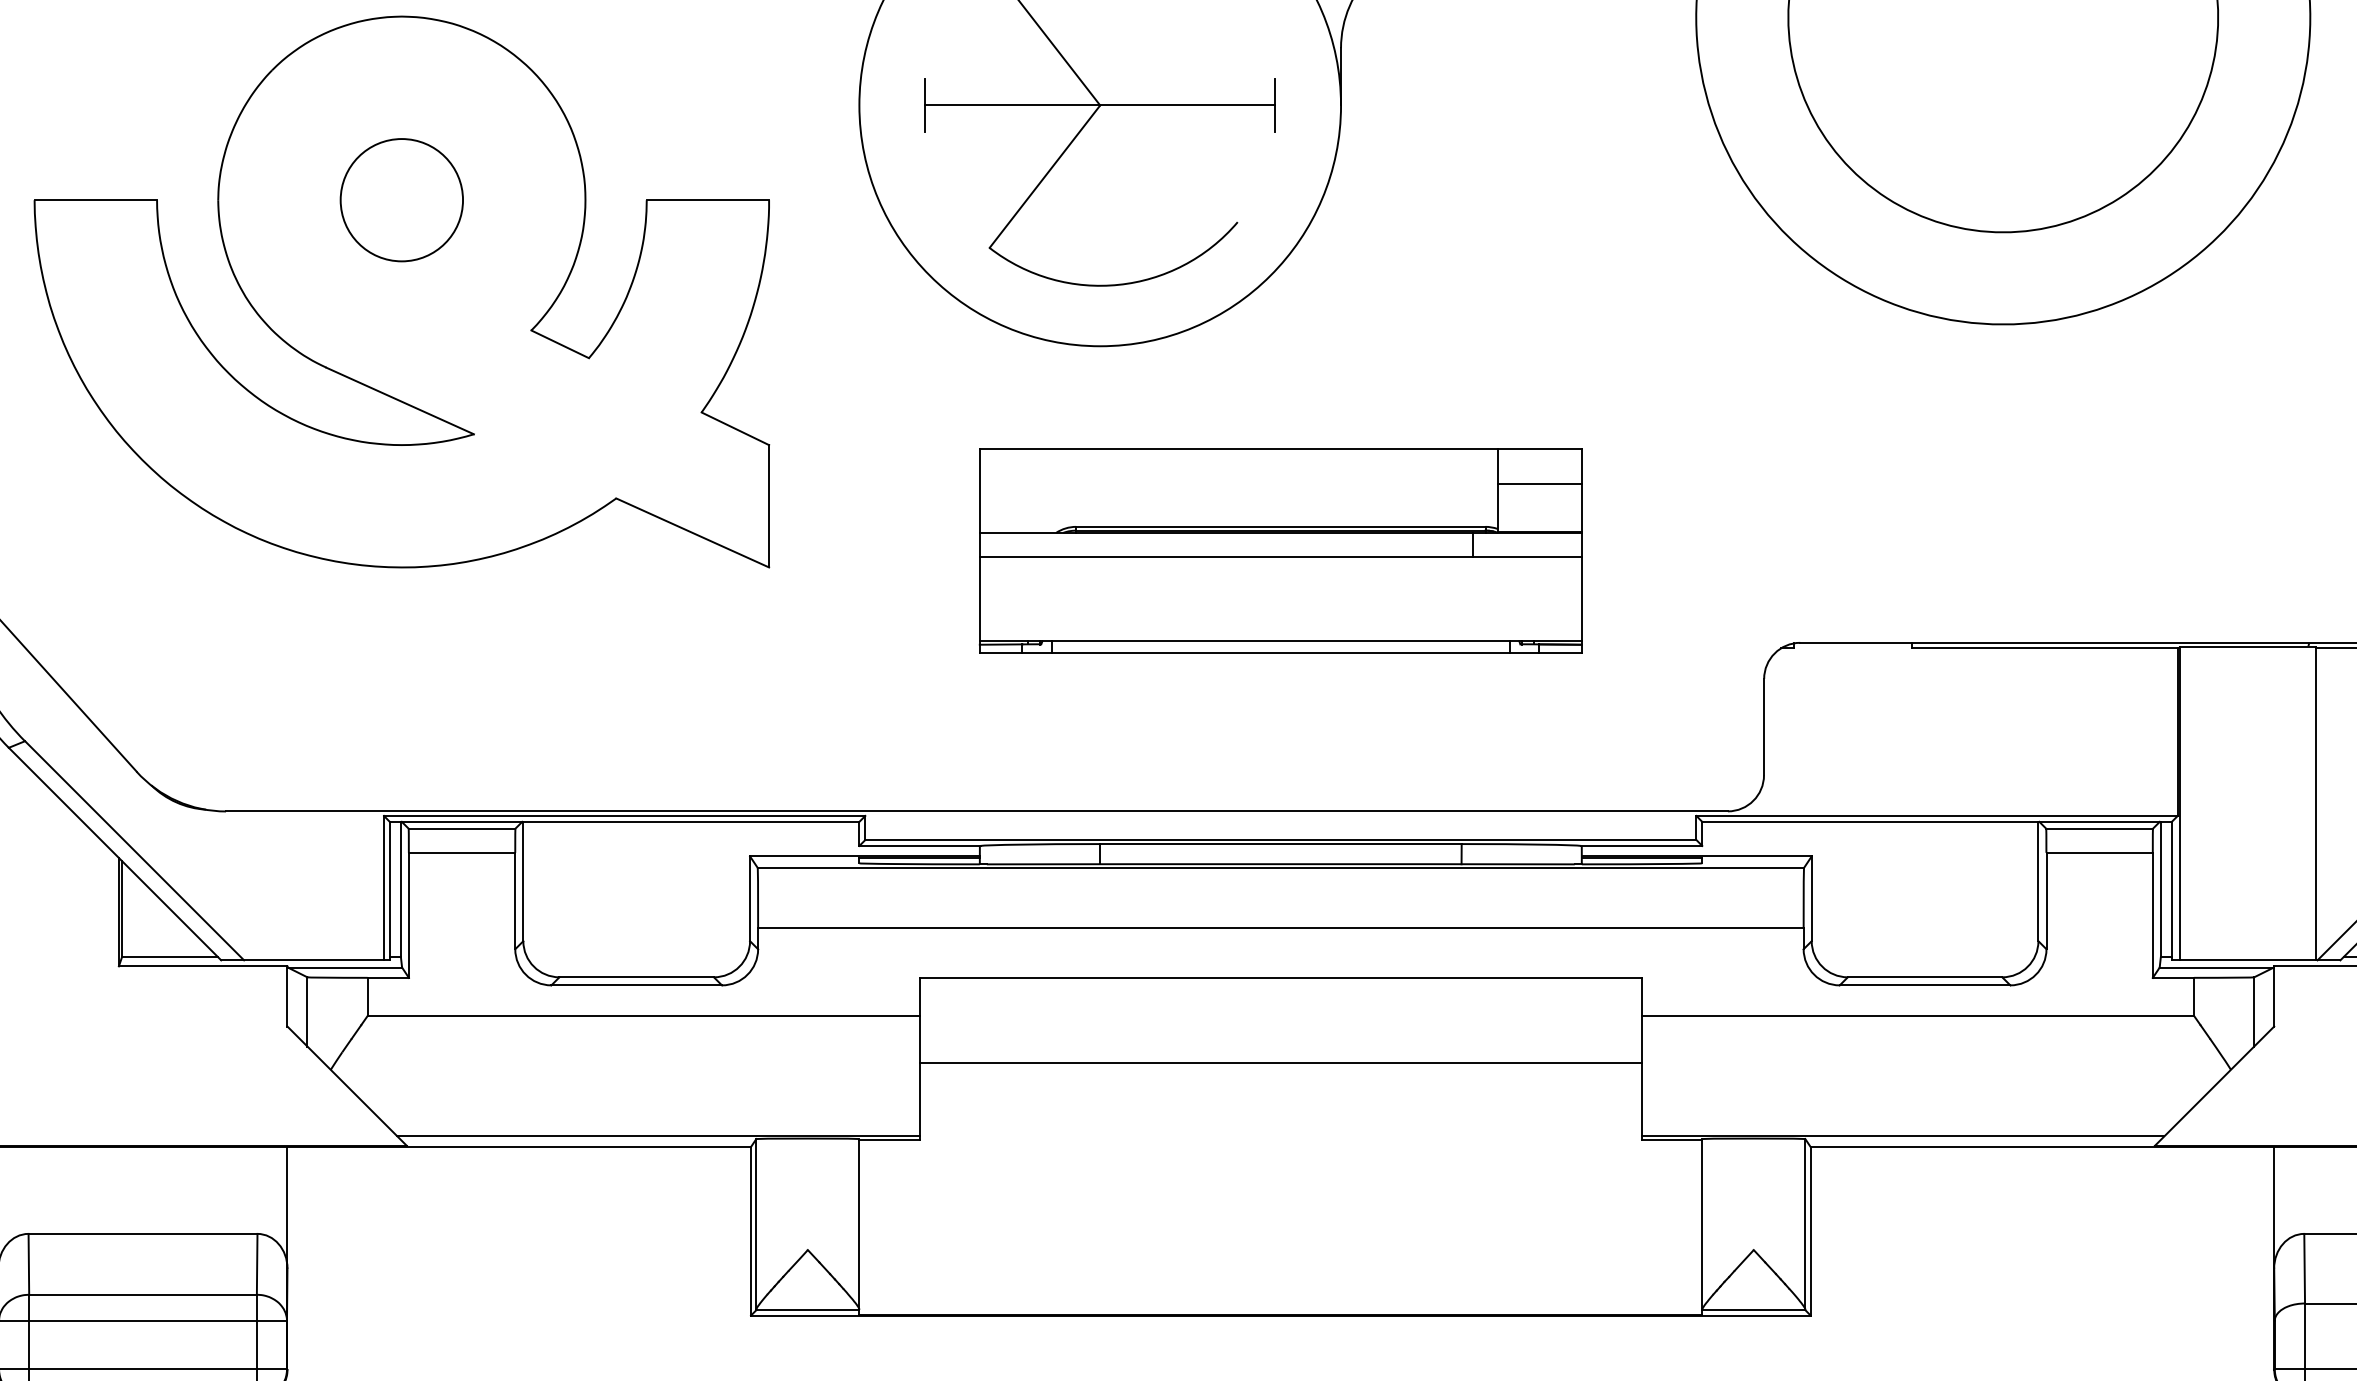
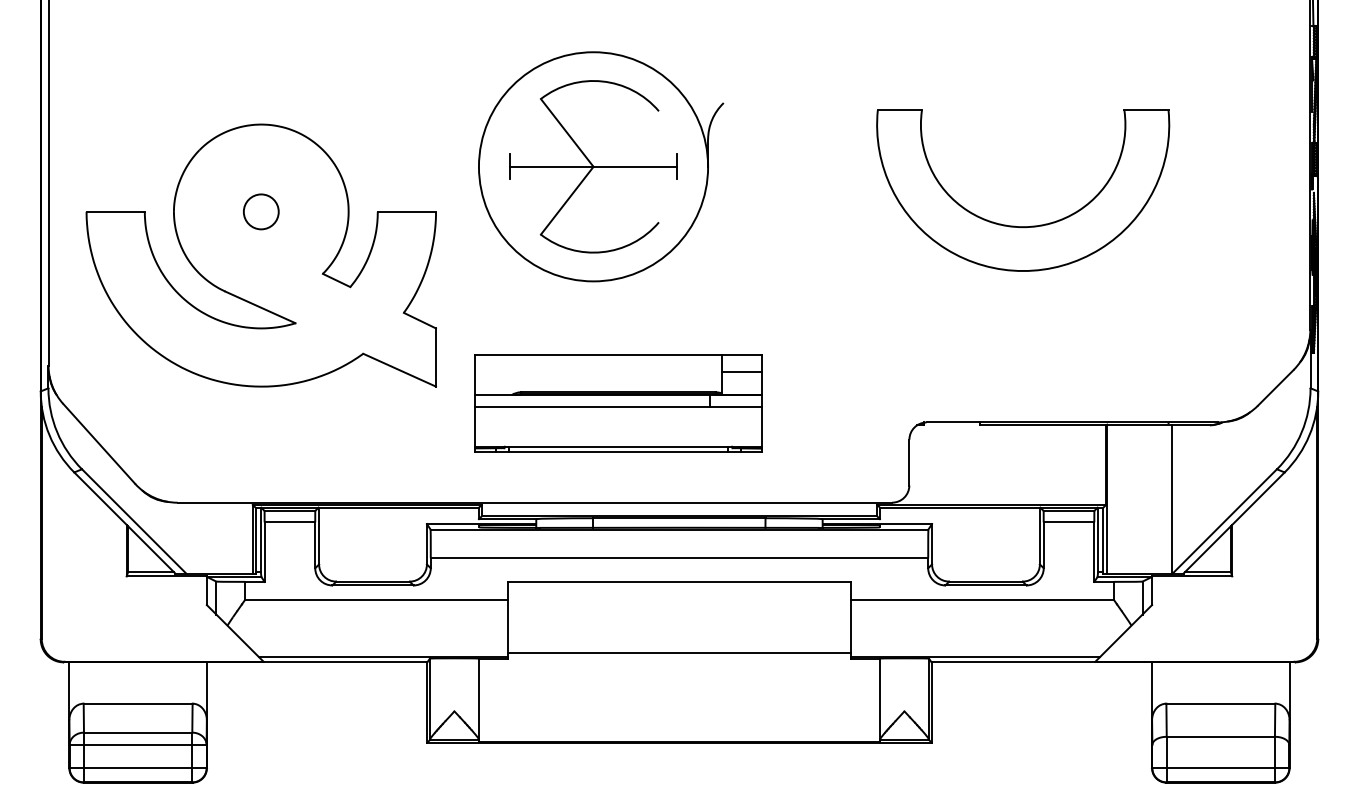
circle: (402, 199) -> (261, 211), size x0.6
part: (1280, 550) -> (618, 403), moved
line: (1280, 1063) -> (679, 653), moved

